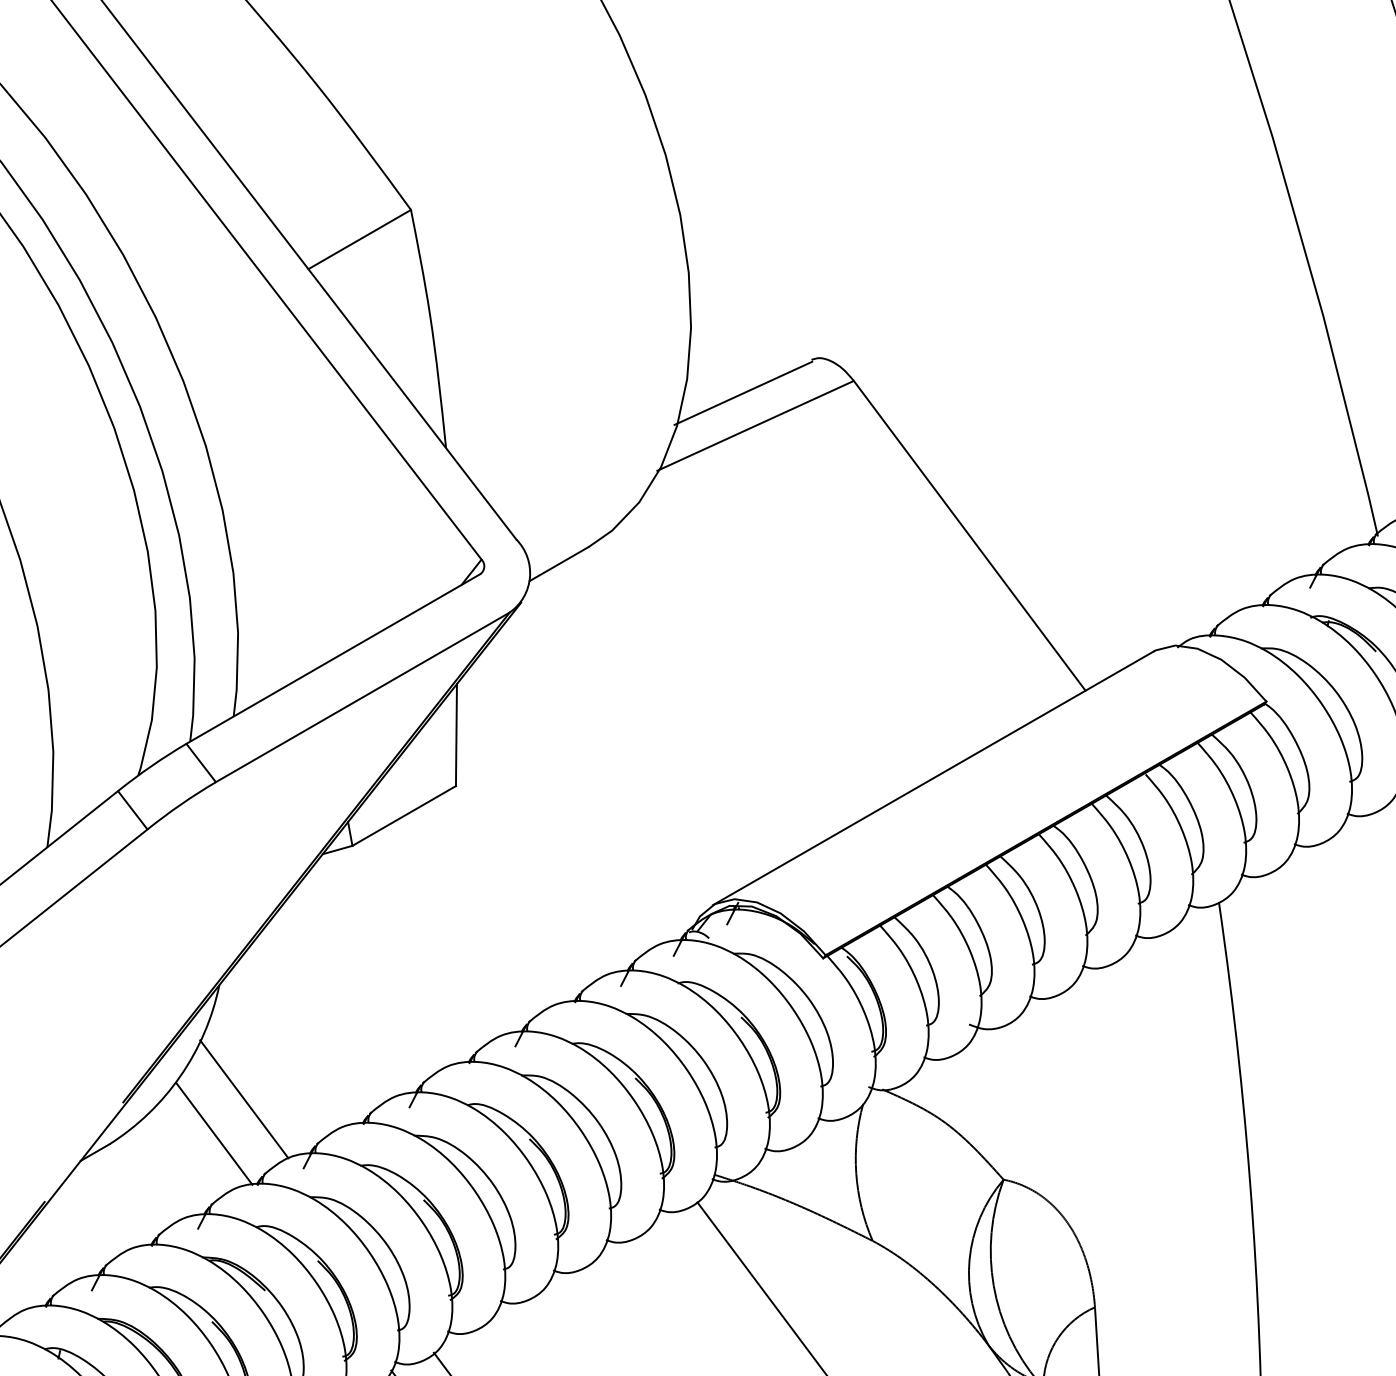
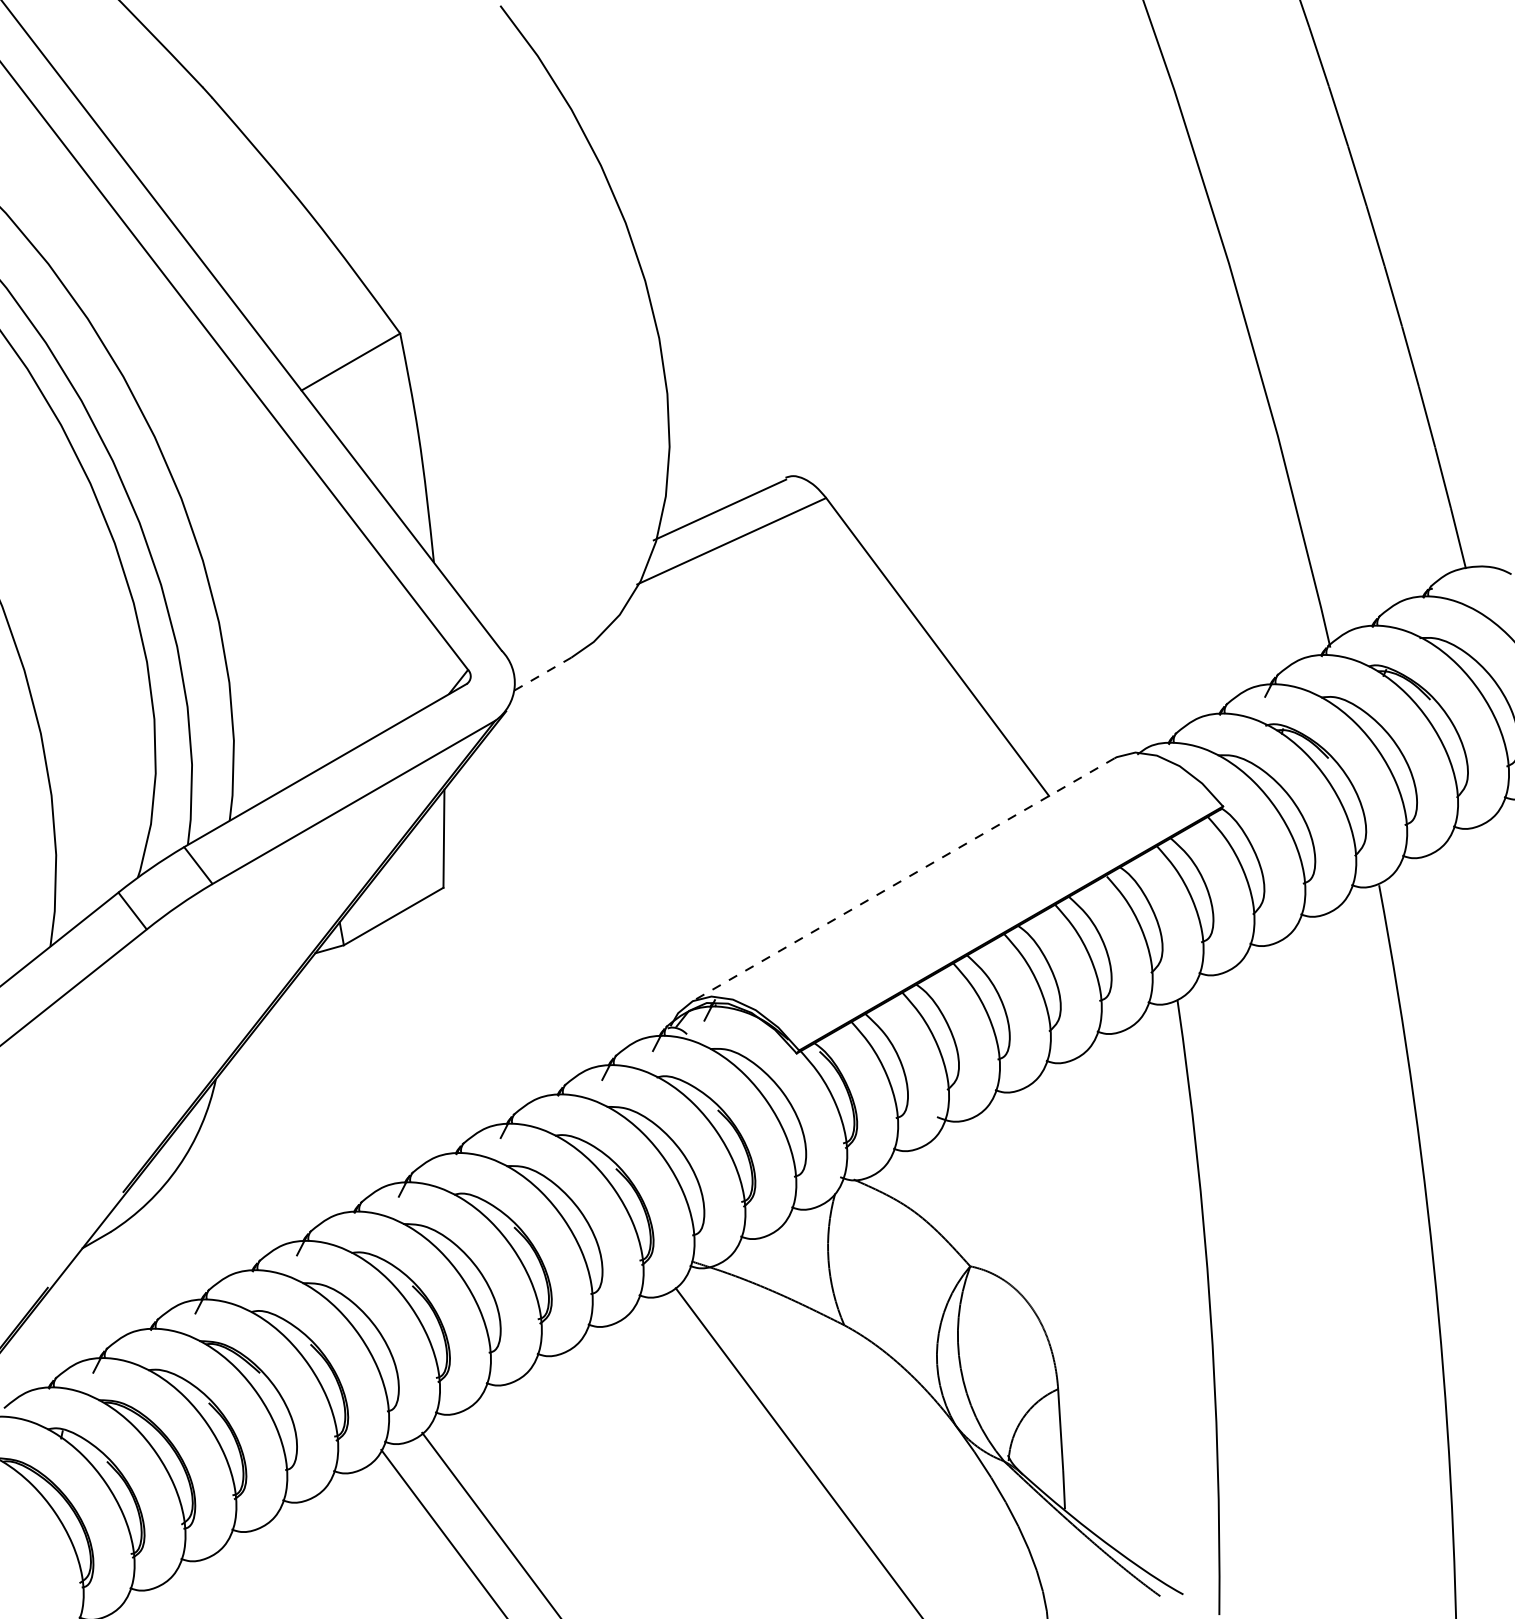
line: (558, 564) -> (542, 674), solid -> dashed
line: (933, 778) -> (902, 880), solid -> dashed
line: (243, 1098) -> (239, 1188), removed
line: (214, 1134) -> (211, 1222), removed

